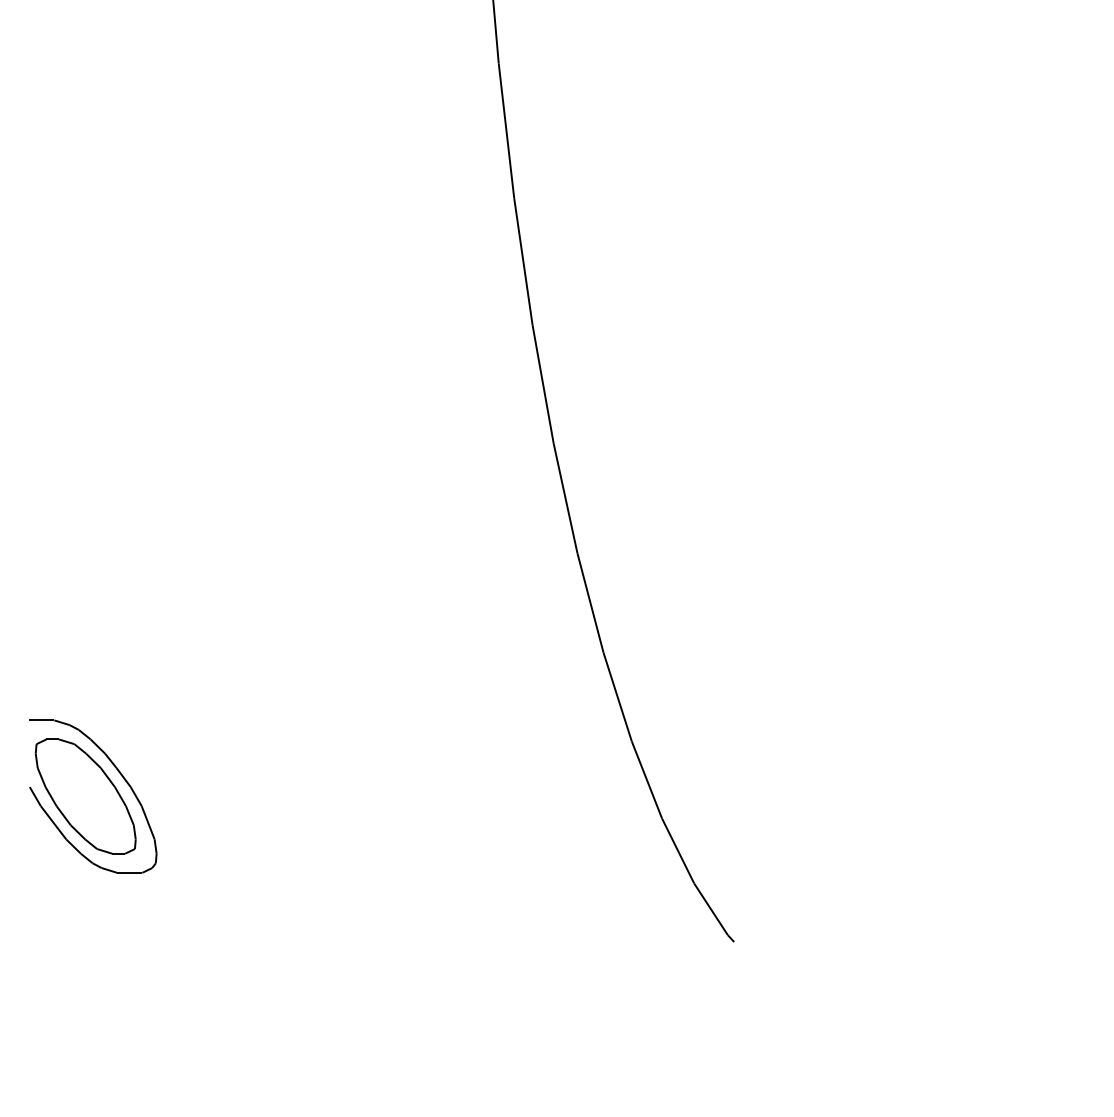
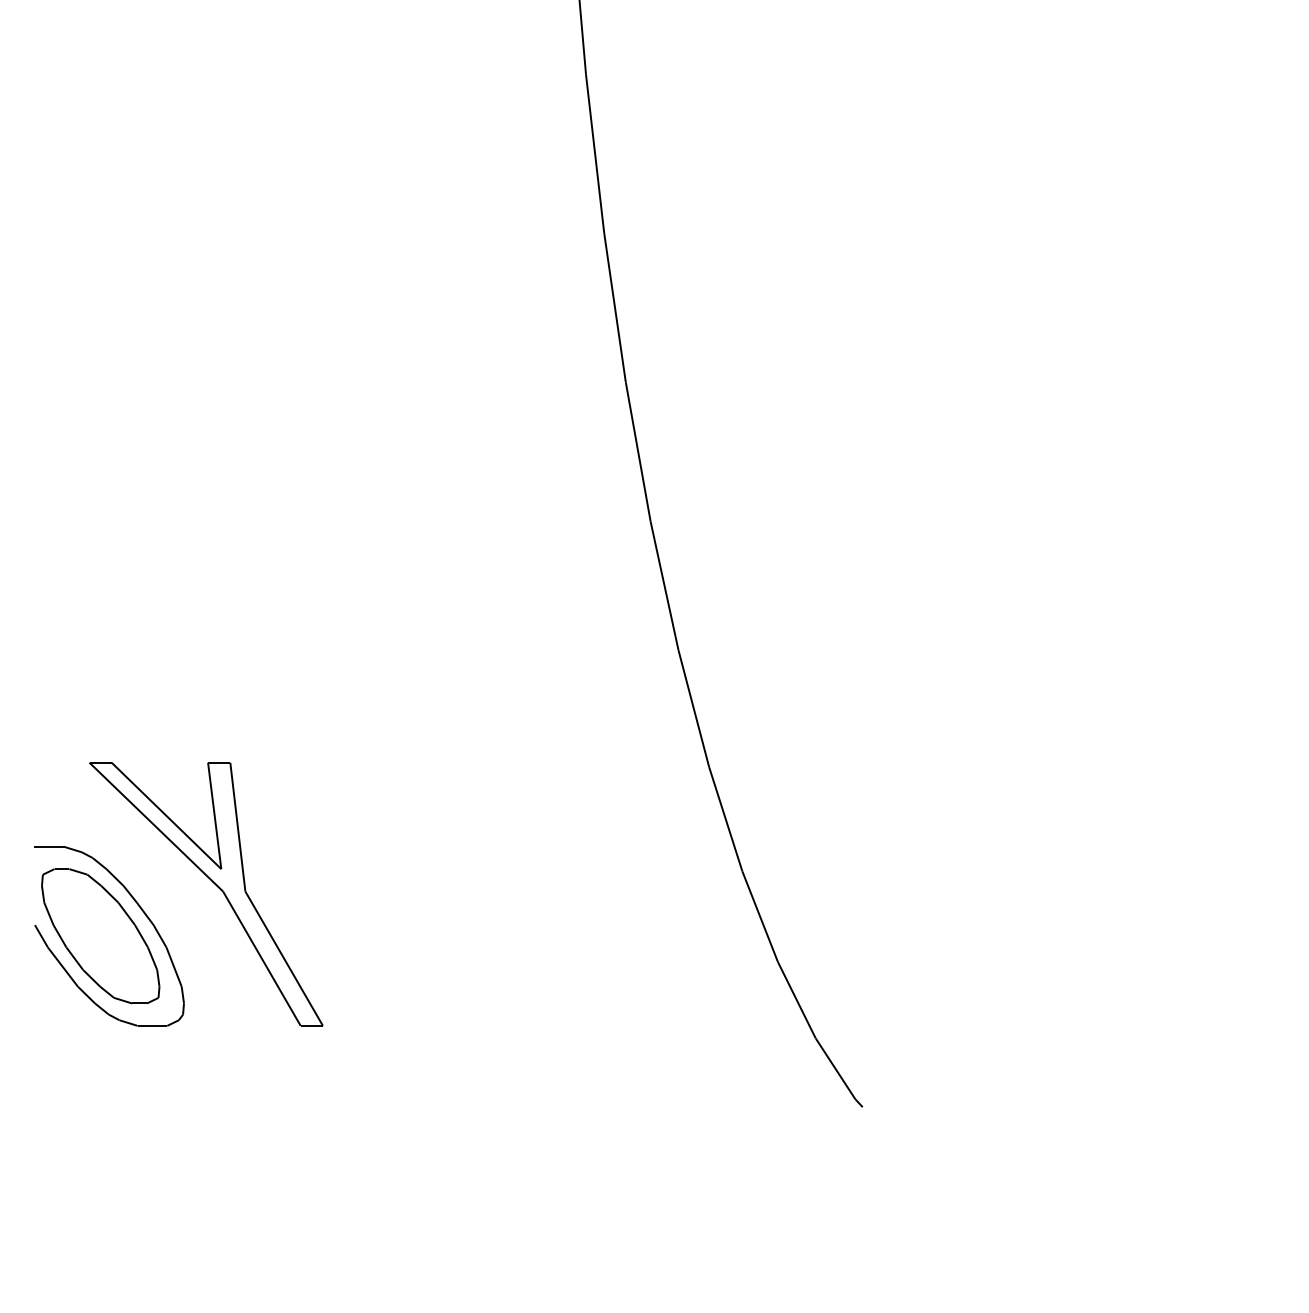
part: (182, 752) -> (214, 884), added

